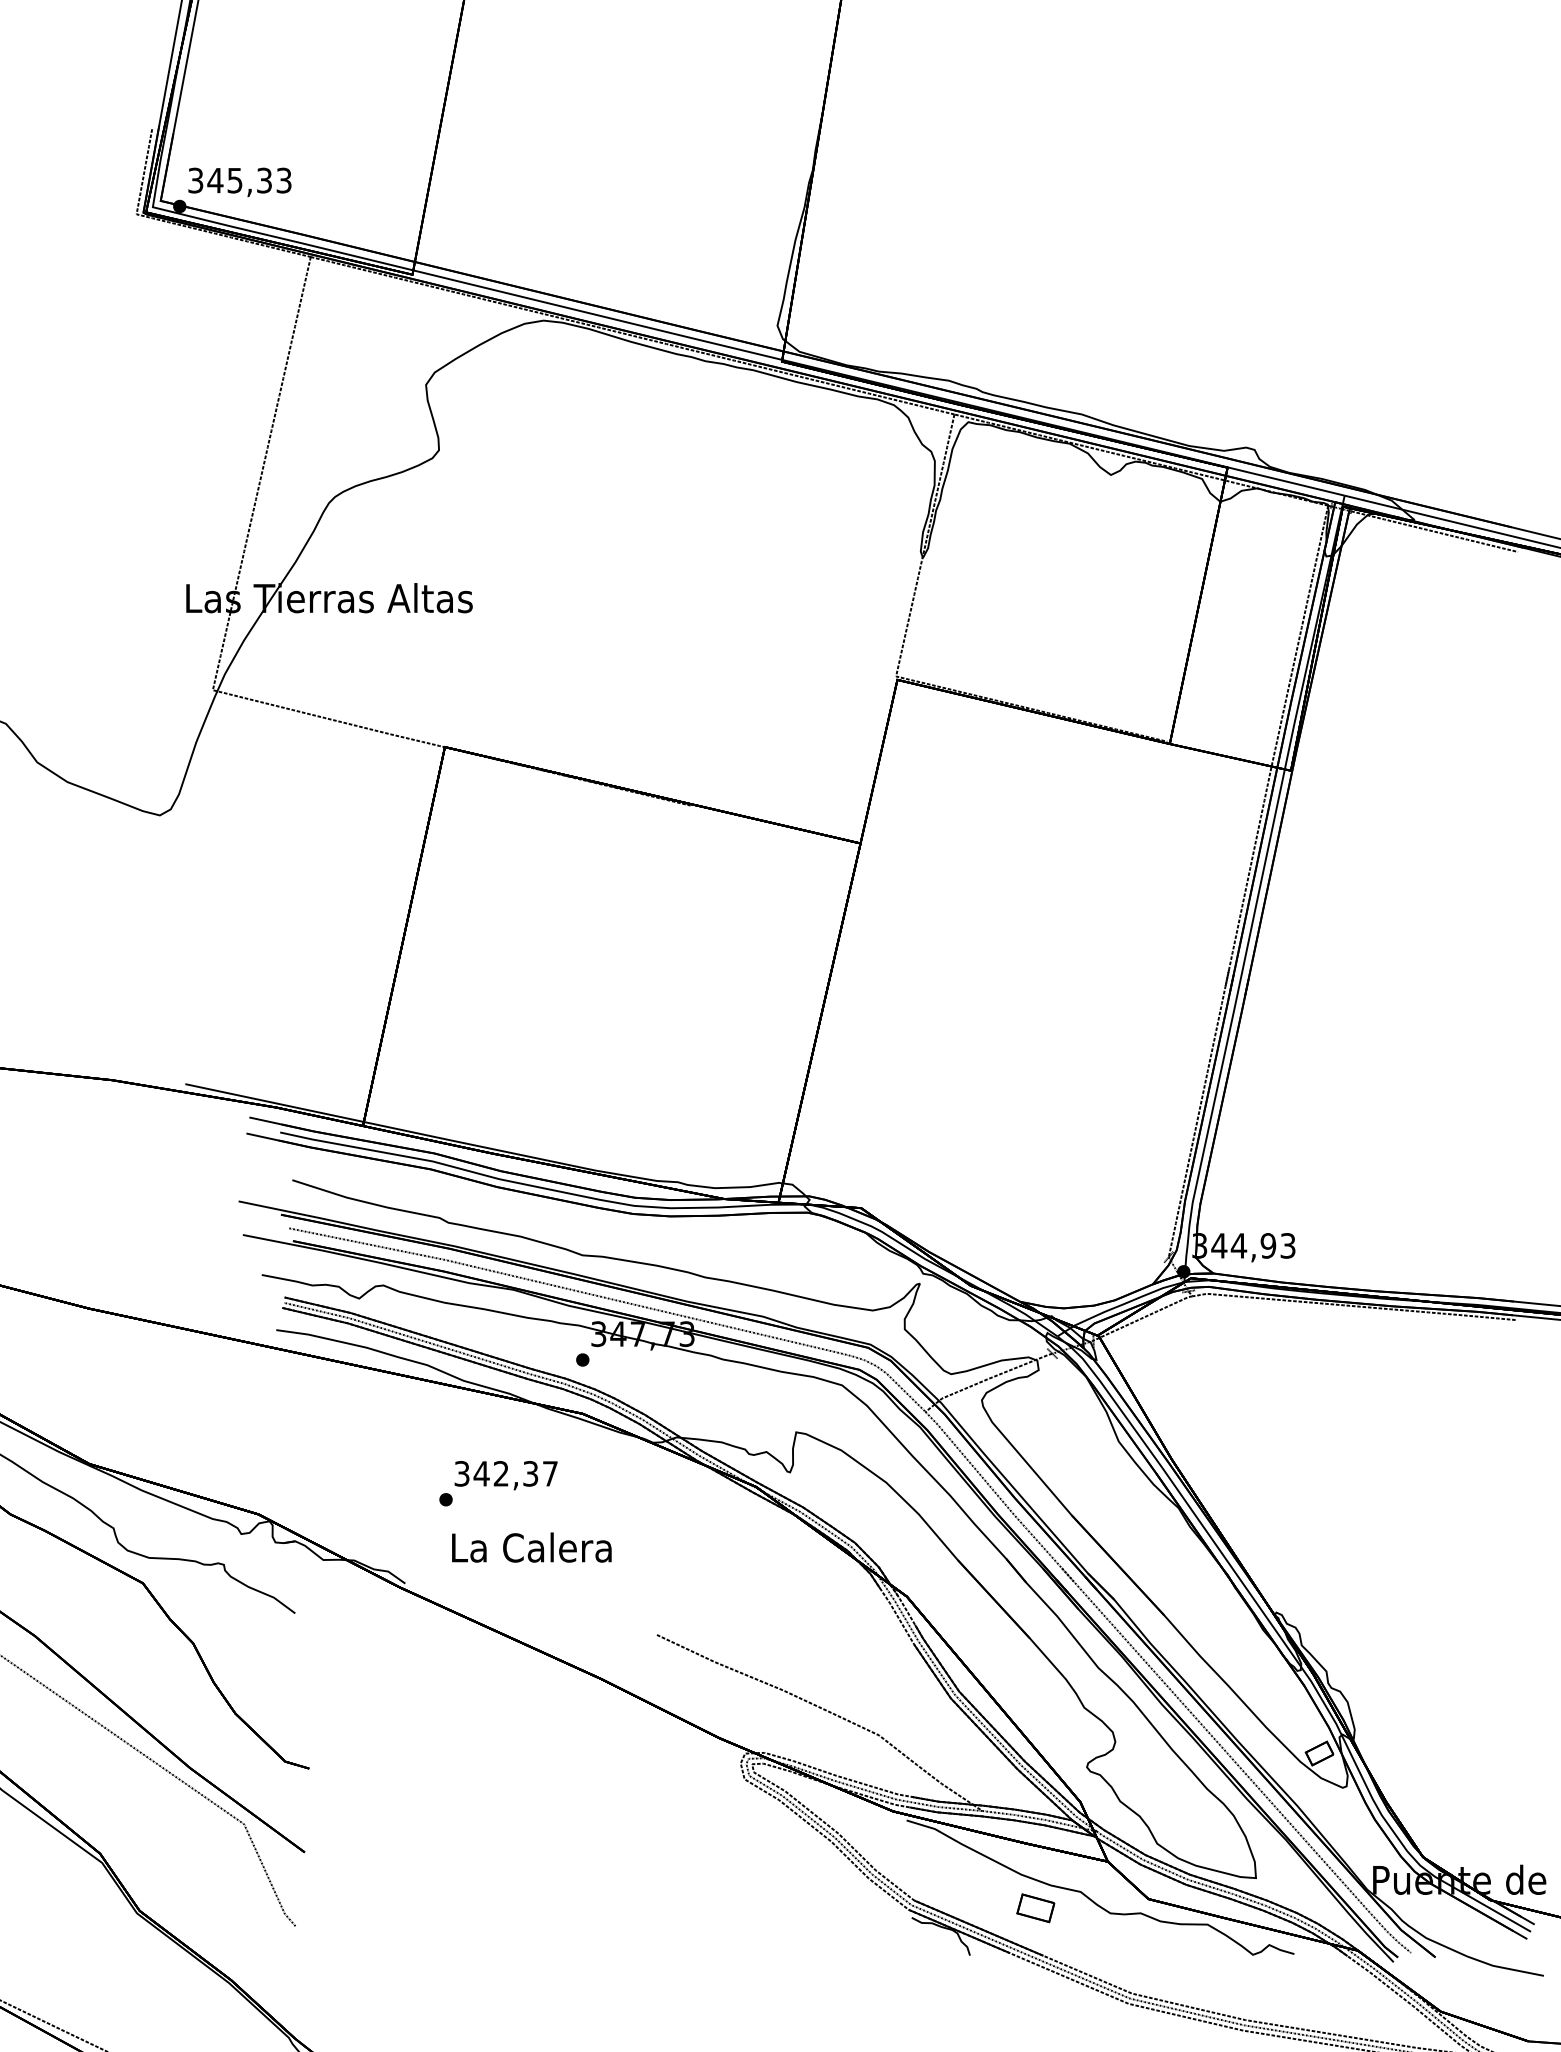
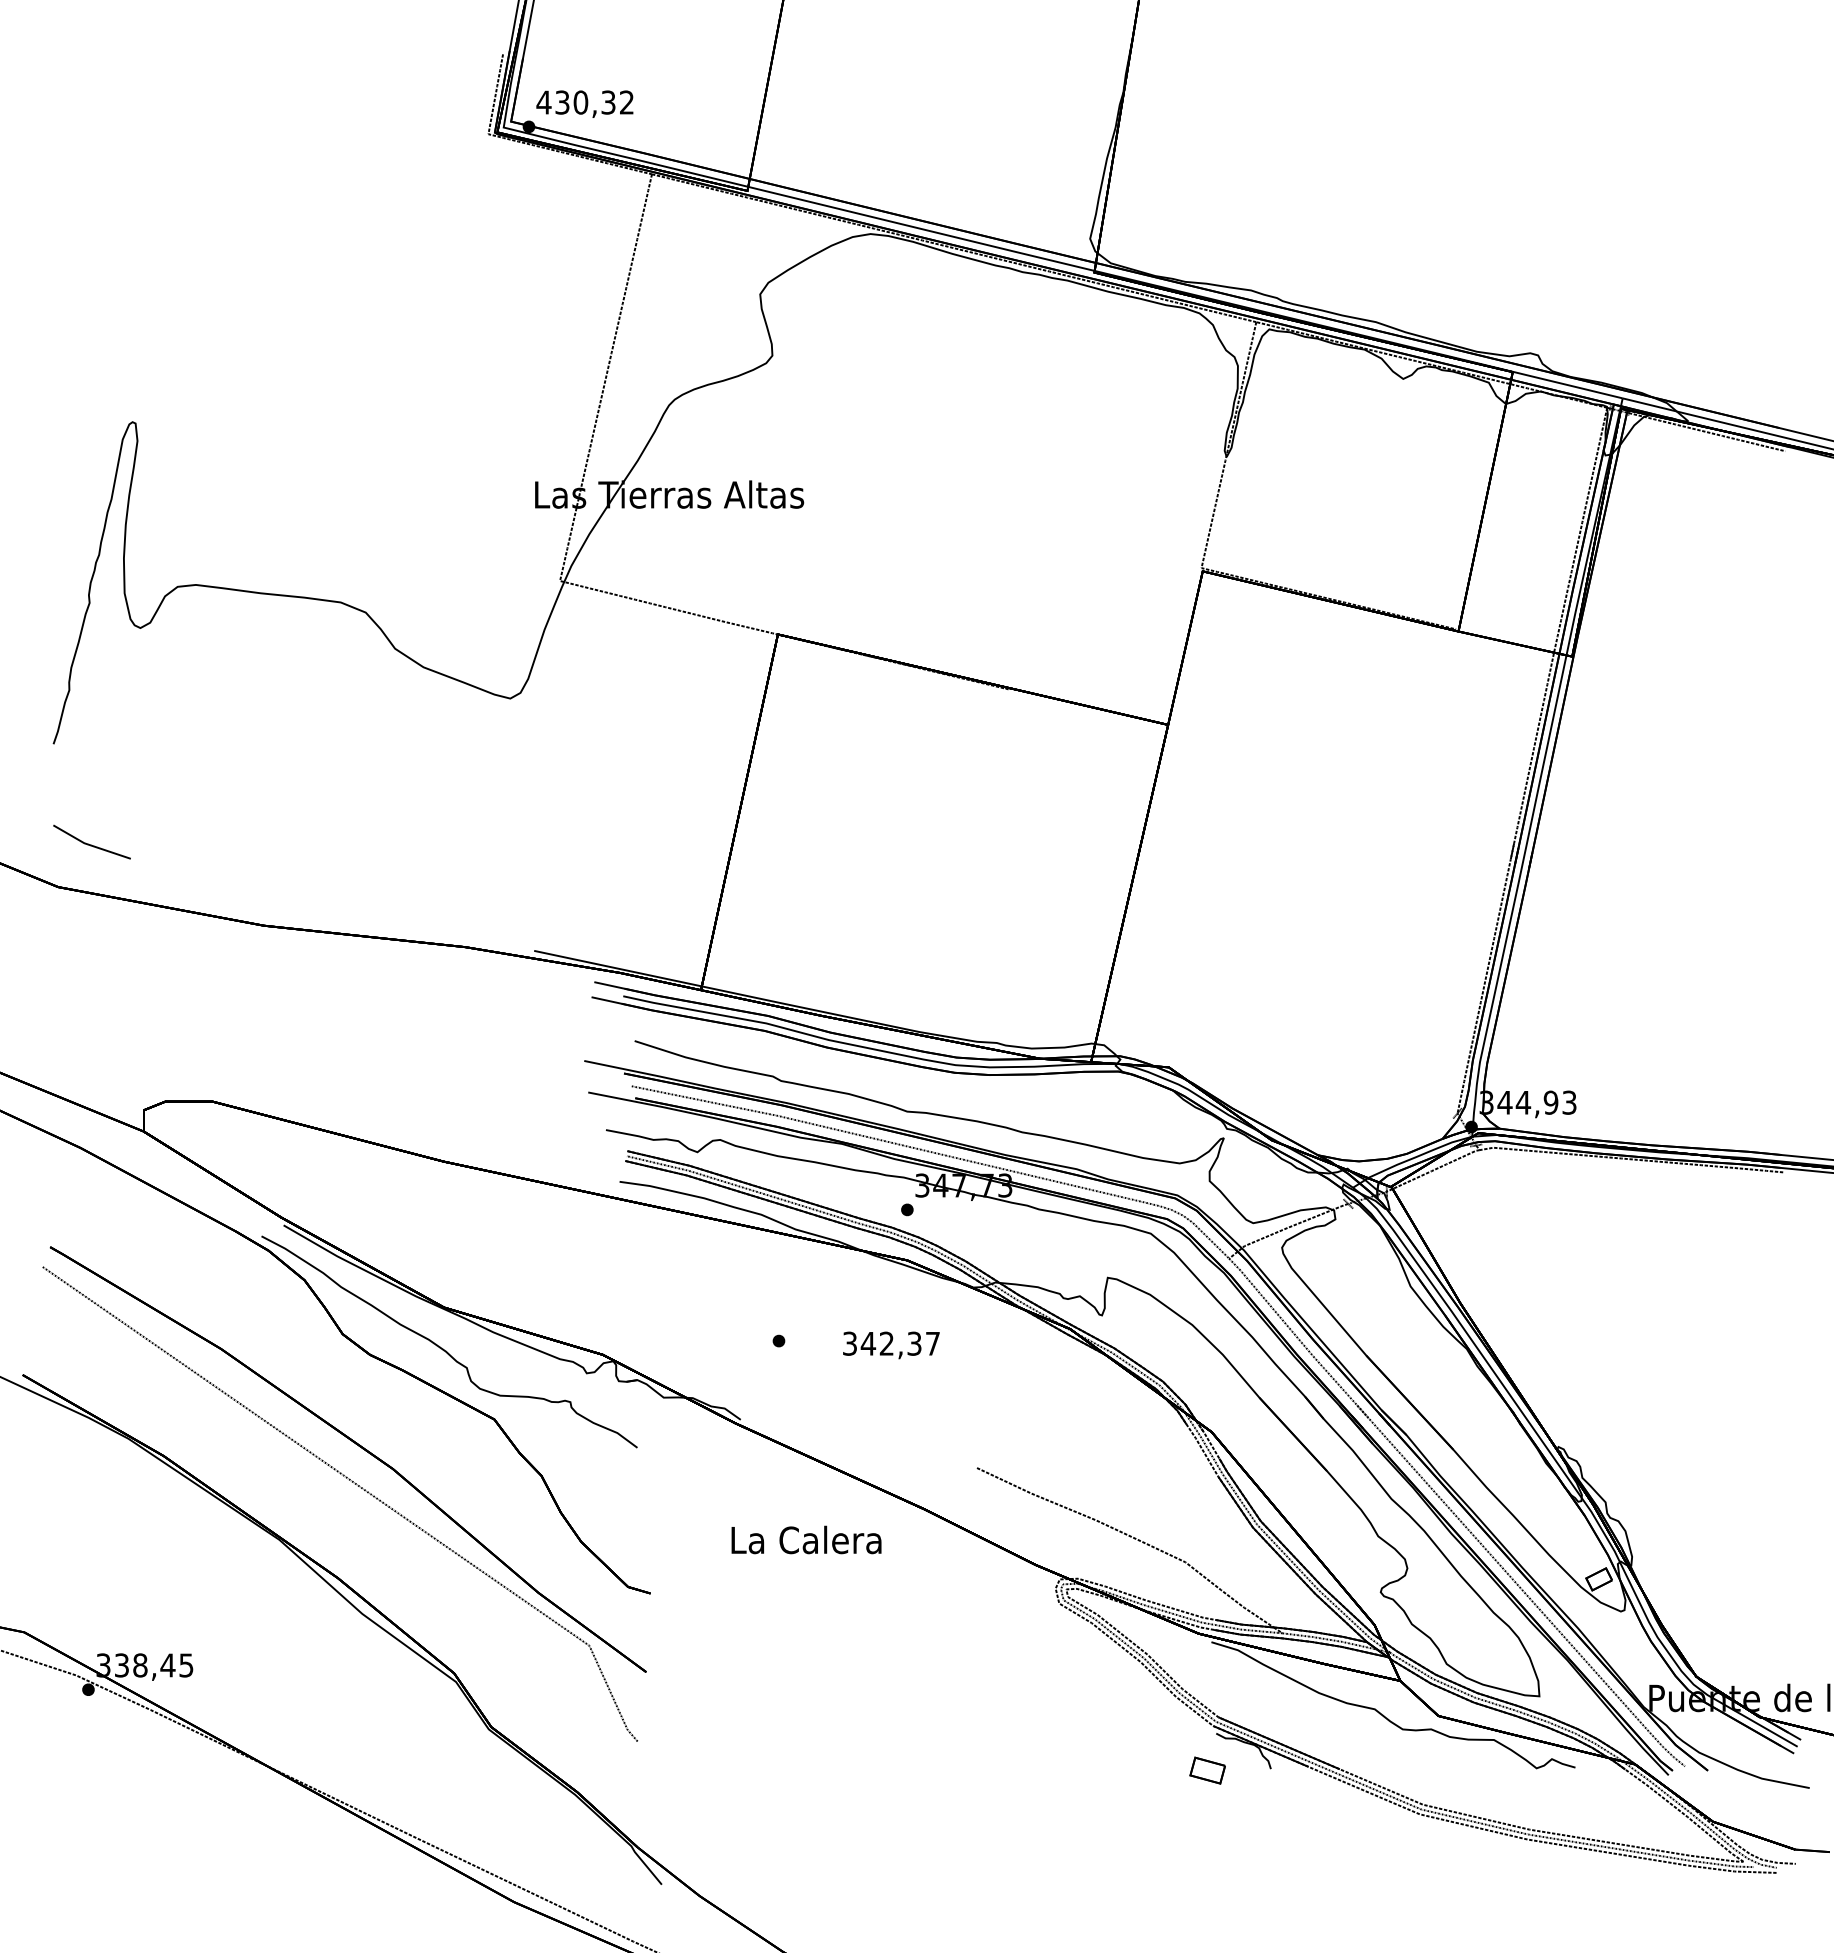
text: (238, 180) -> (584, 102), 345,33 -> 430,32
text: (506, 1475) -> (891, 1345), moved
text: (531, 1547) -> (806, 1539), moved
part: (1035, 1908) -> (1207, 1770), moved

